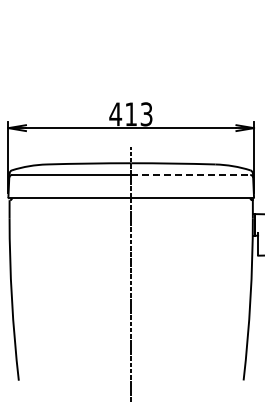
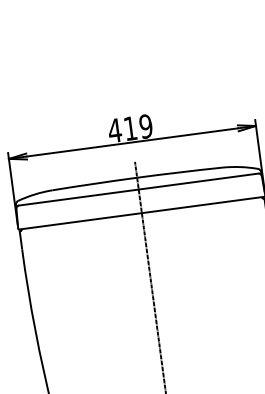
text: (146, 114) -> (145, 126), 413 -> 419
line: (190, 174) -> (198, 181), dashed -> solid

